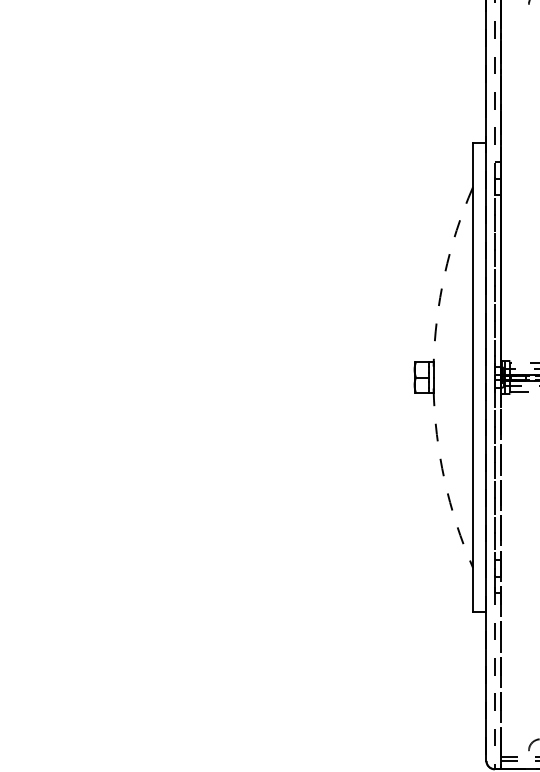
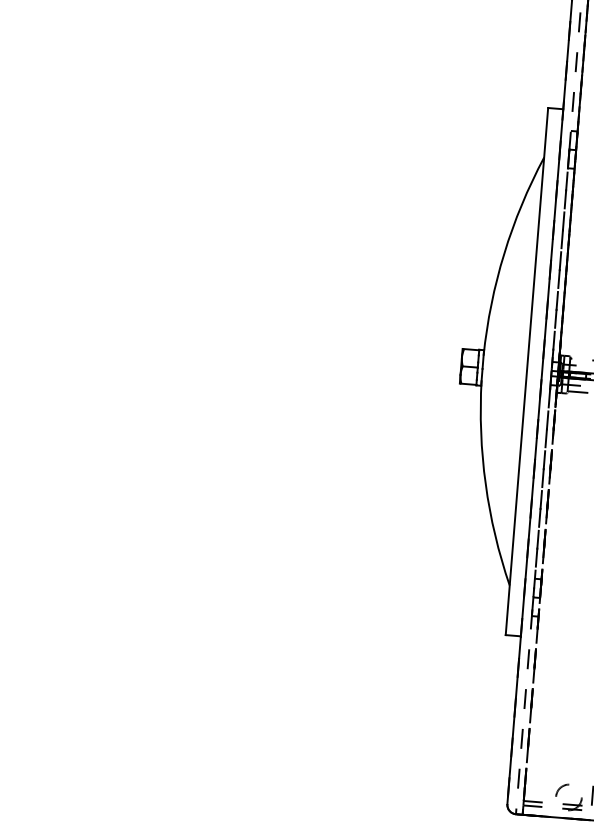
arc: (444, 275) -> (504, 254), dashed -> solid
arc: (444, 480) -> (485, 484), dashed -> solid

